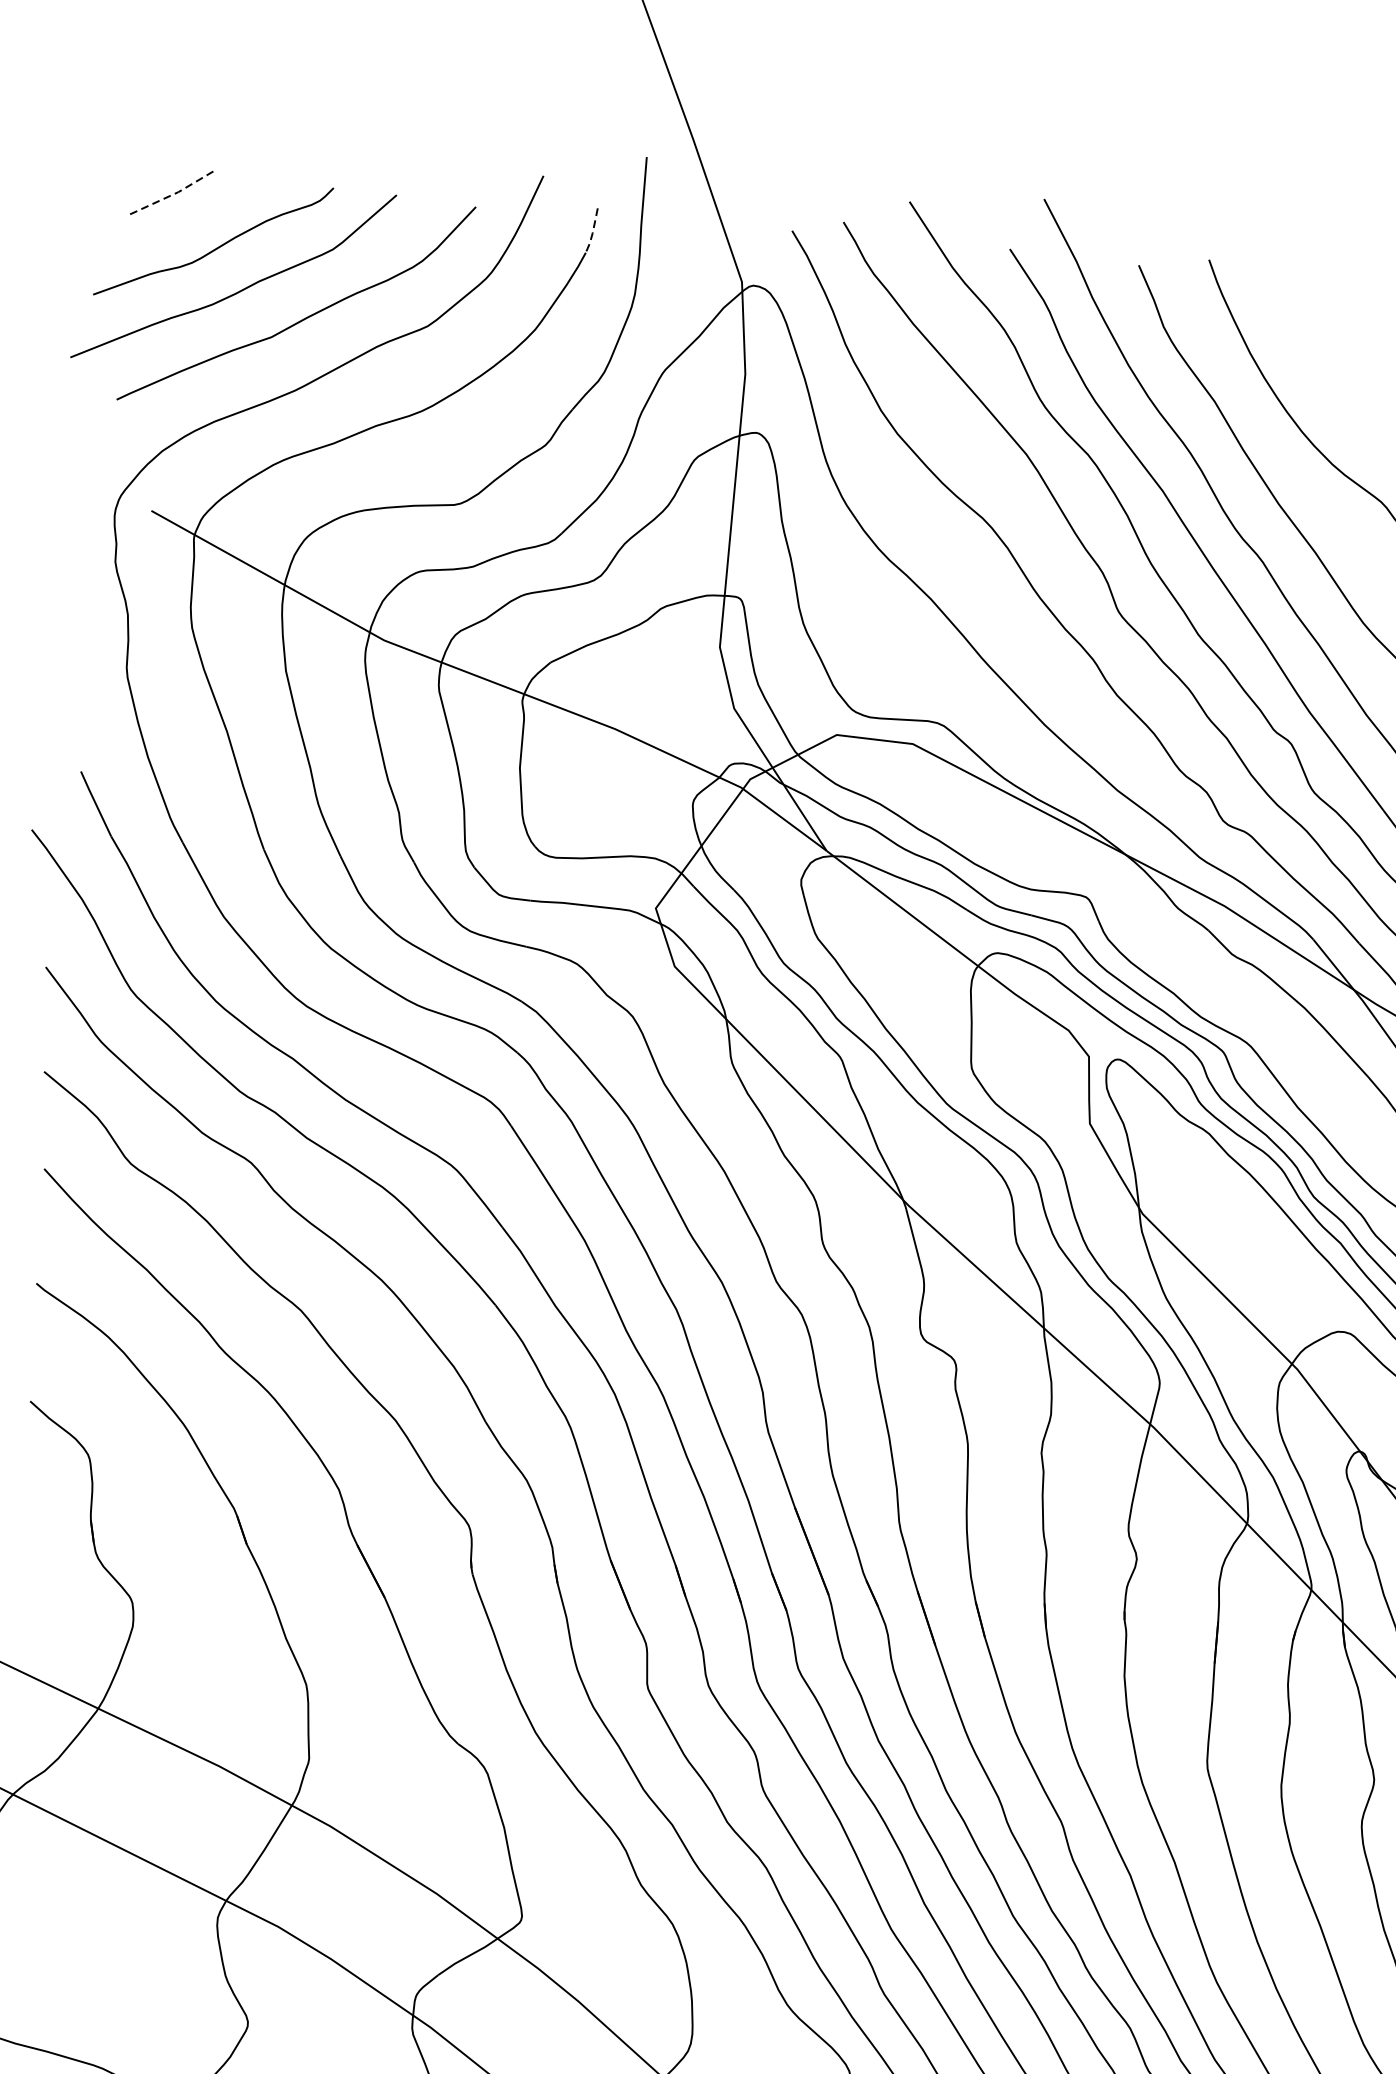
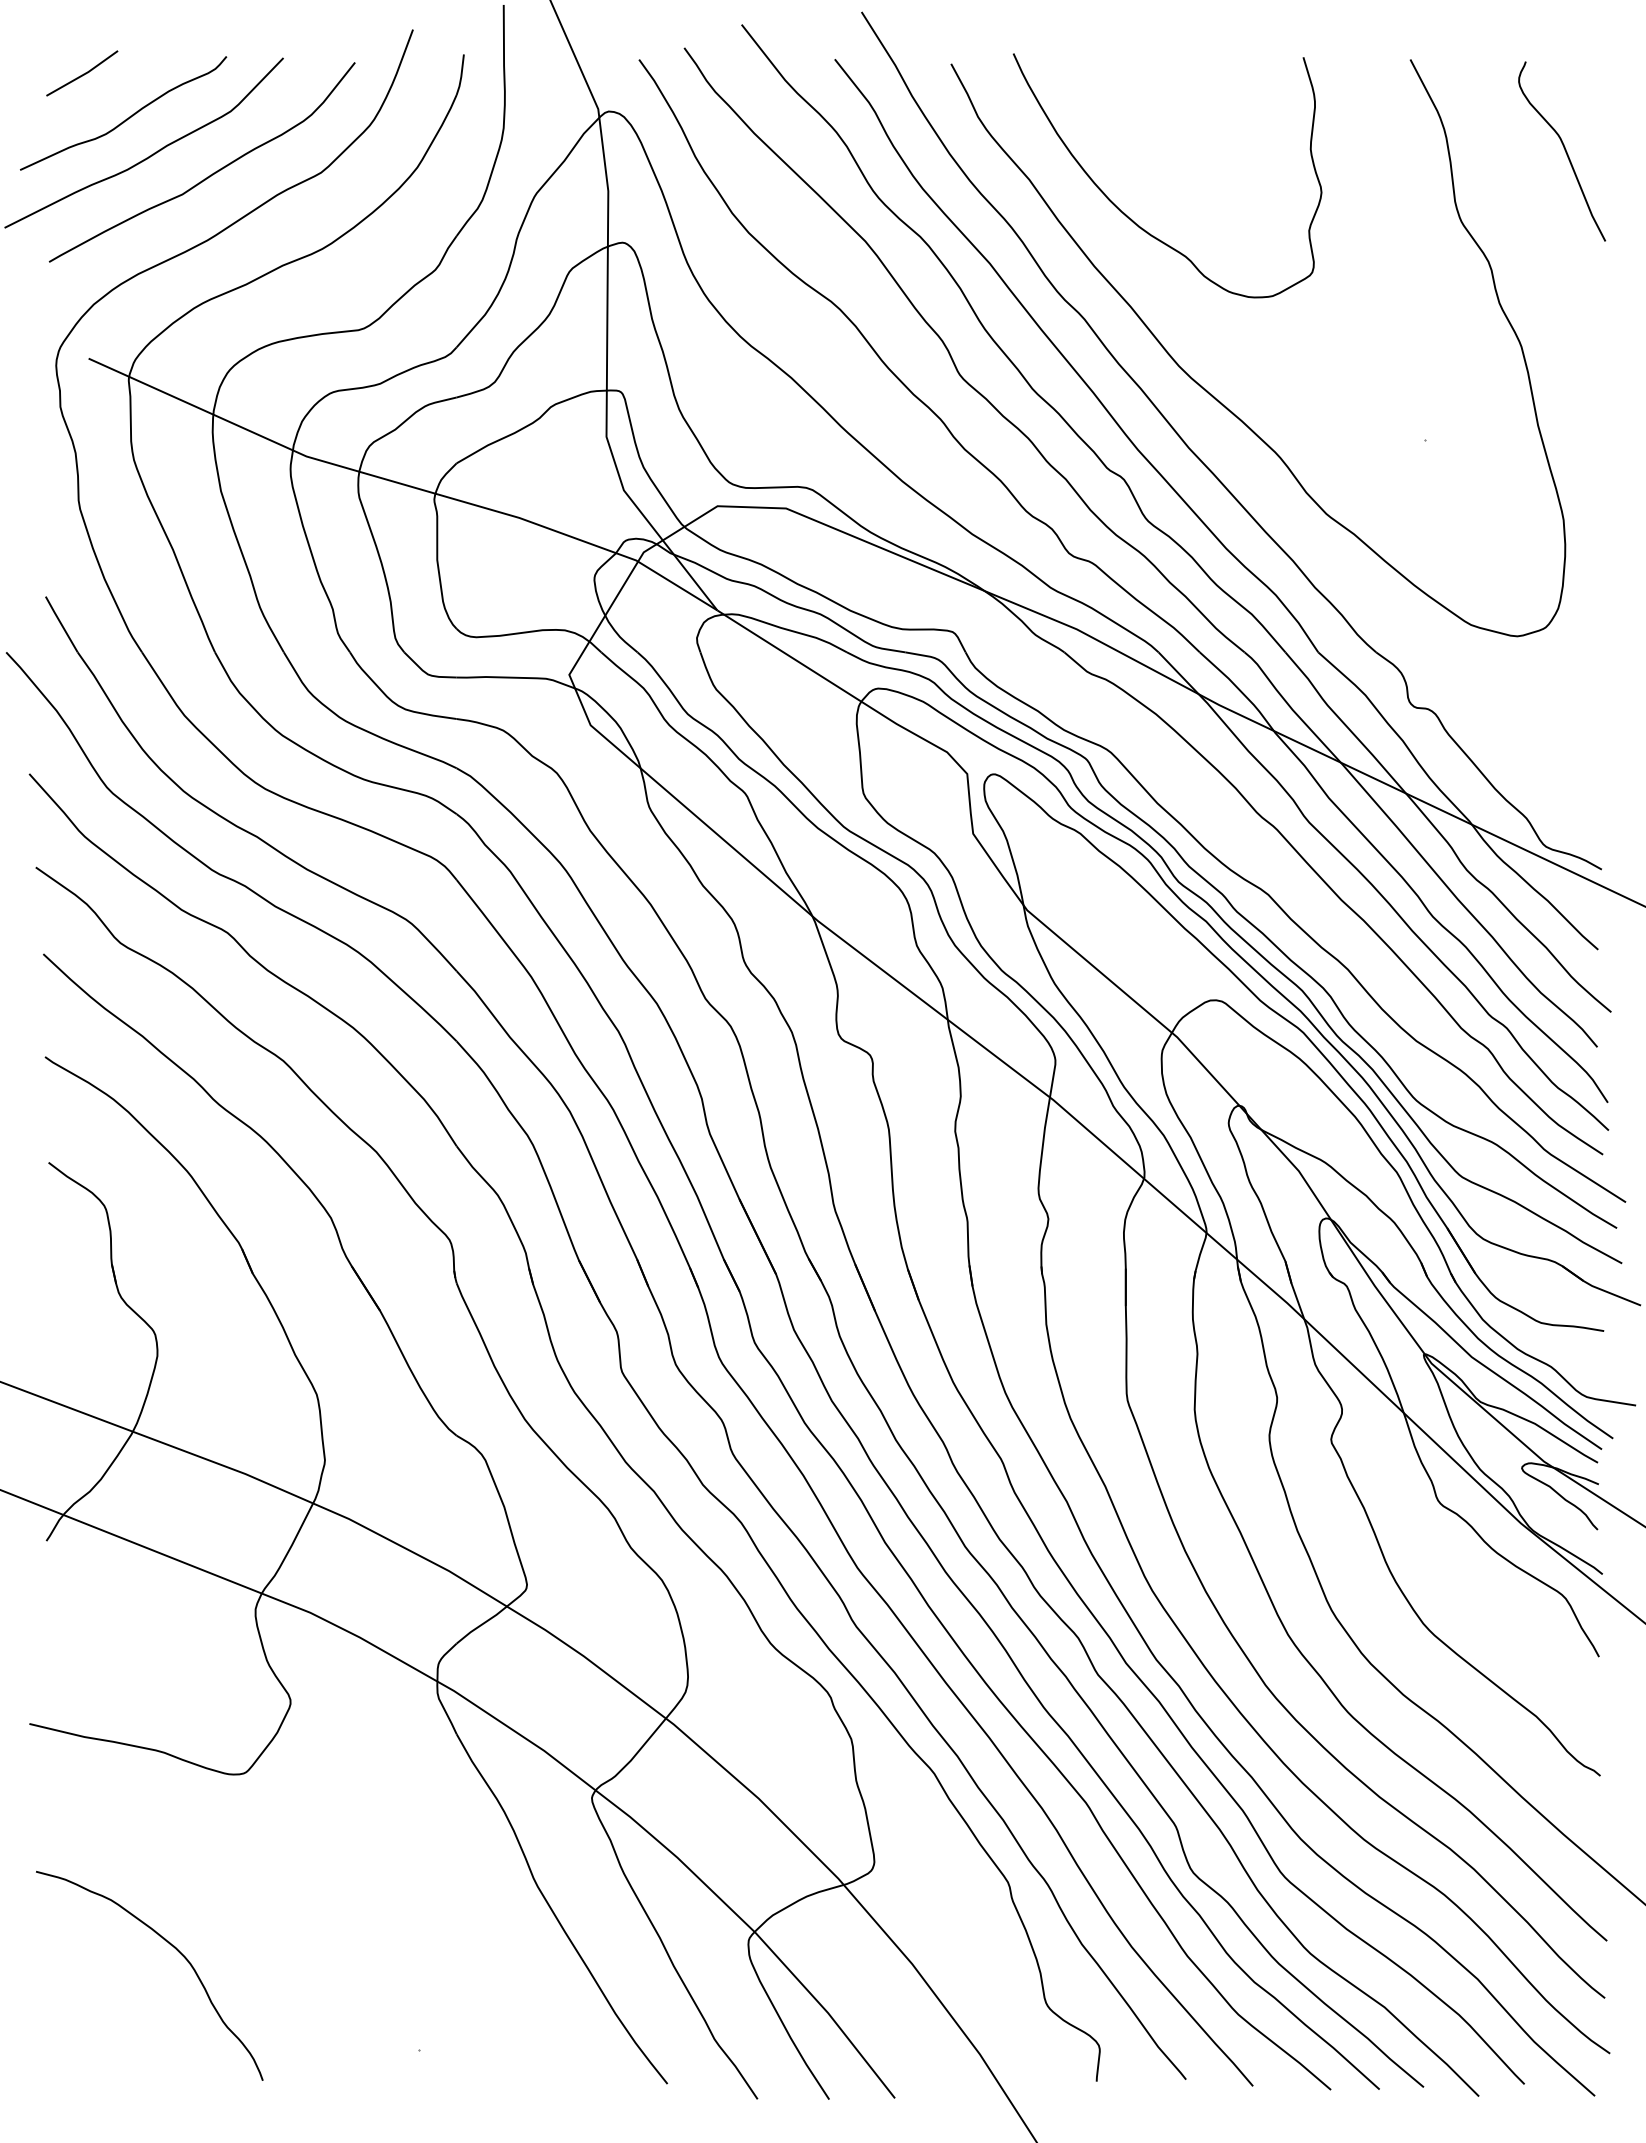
line: (172, 194) -> (83, 74), dashed -> solid
line: (592, 232) -> (461, 76), dashed -> solid

